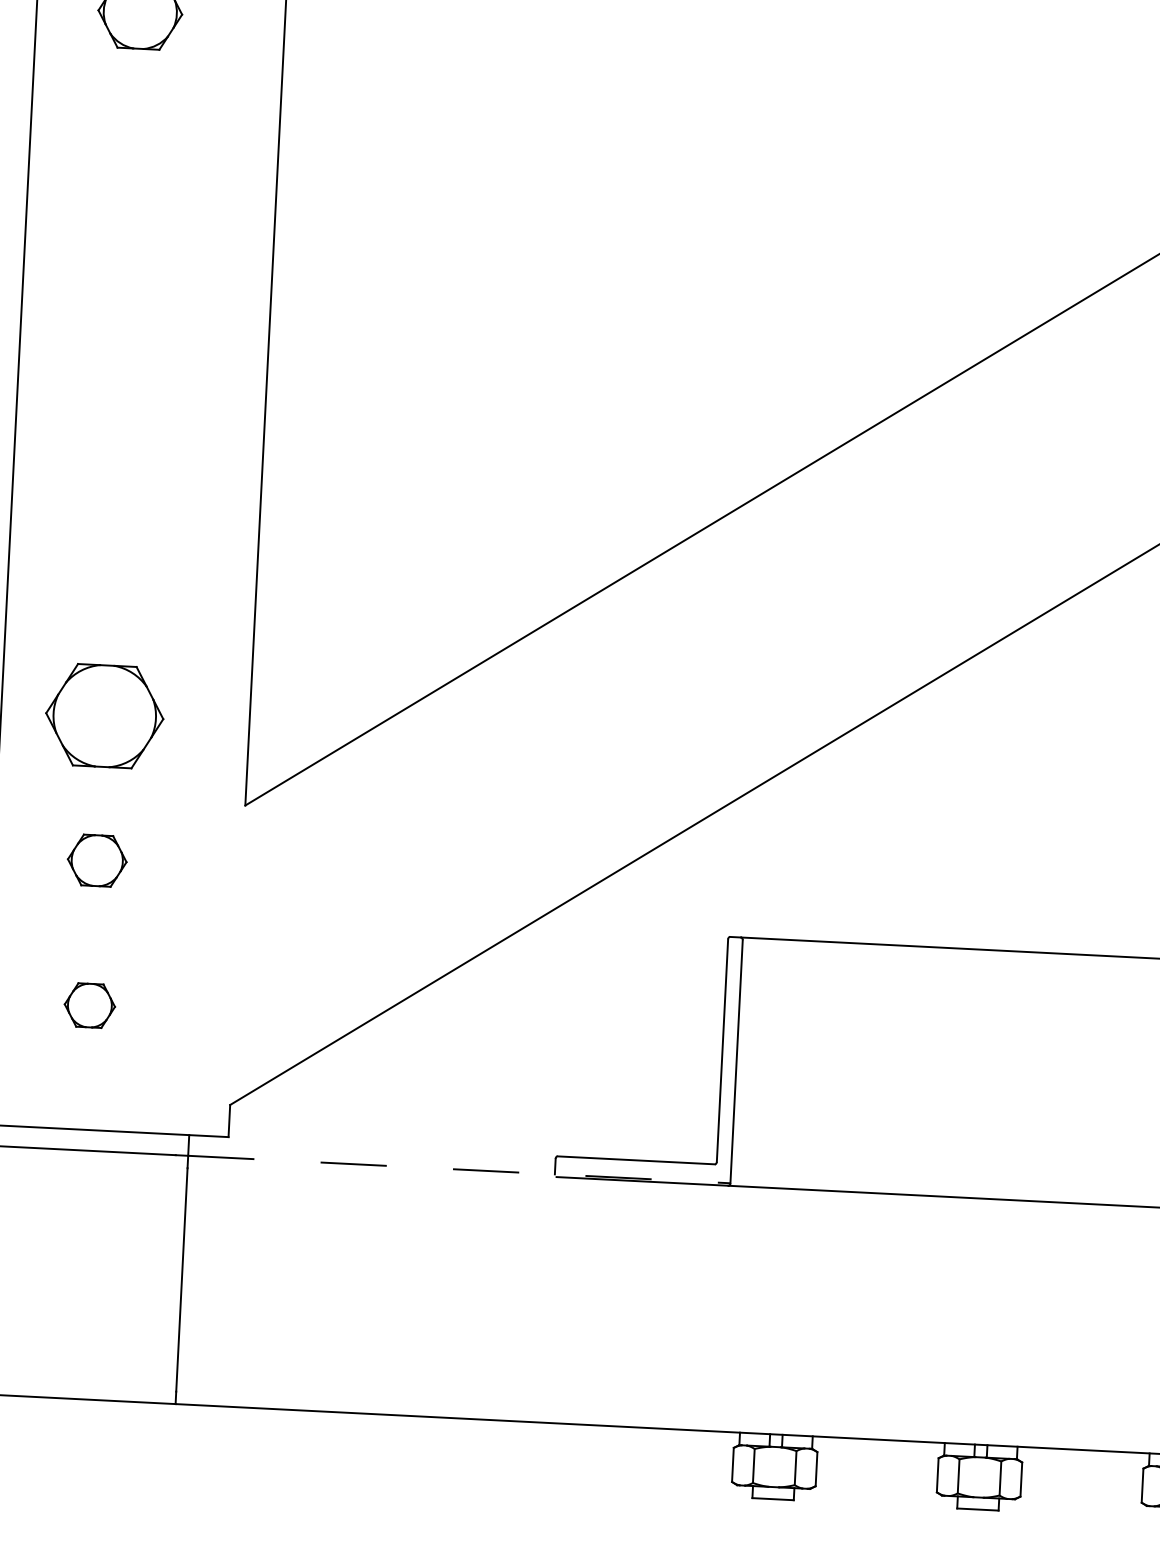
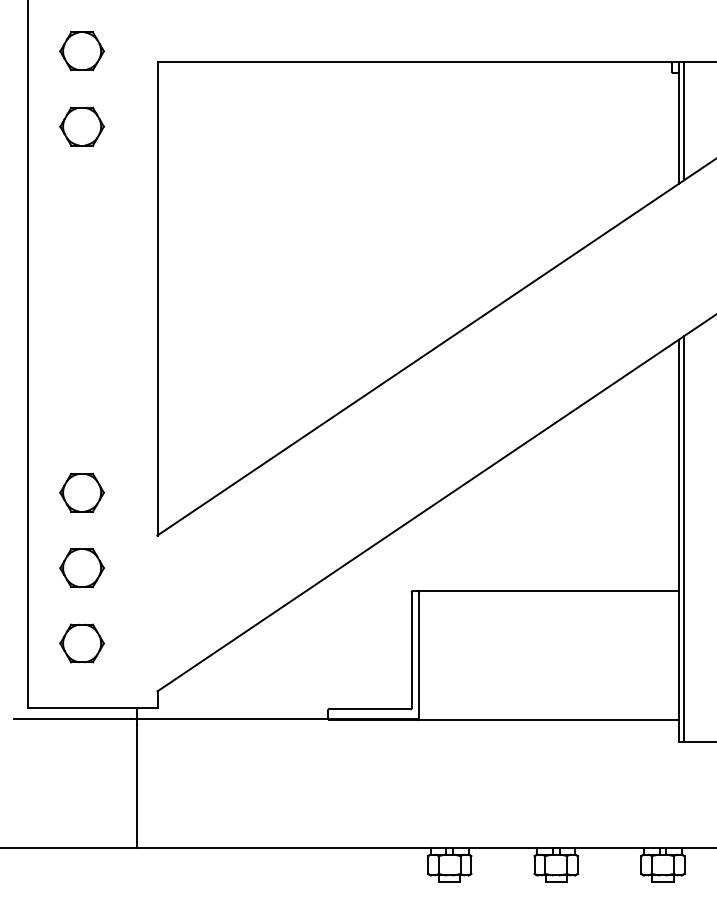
part: (103, 715) -> (81, 492), size x0.71
part: (96, 859) -> (81, 567), size x1.43
part: (88, 1005) -> (81, 643), size x1.67
line: (460, 1168) -> (278, 718), dashed -> solid

